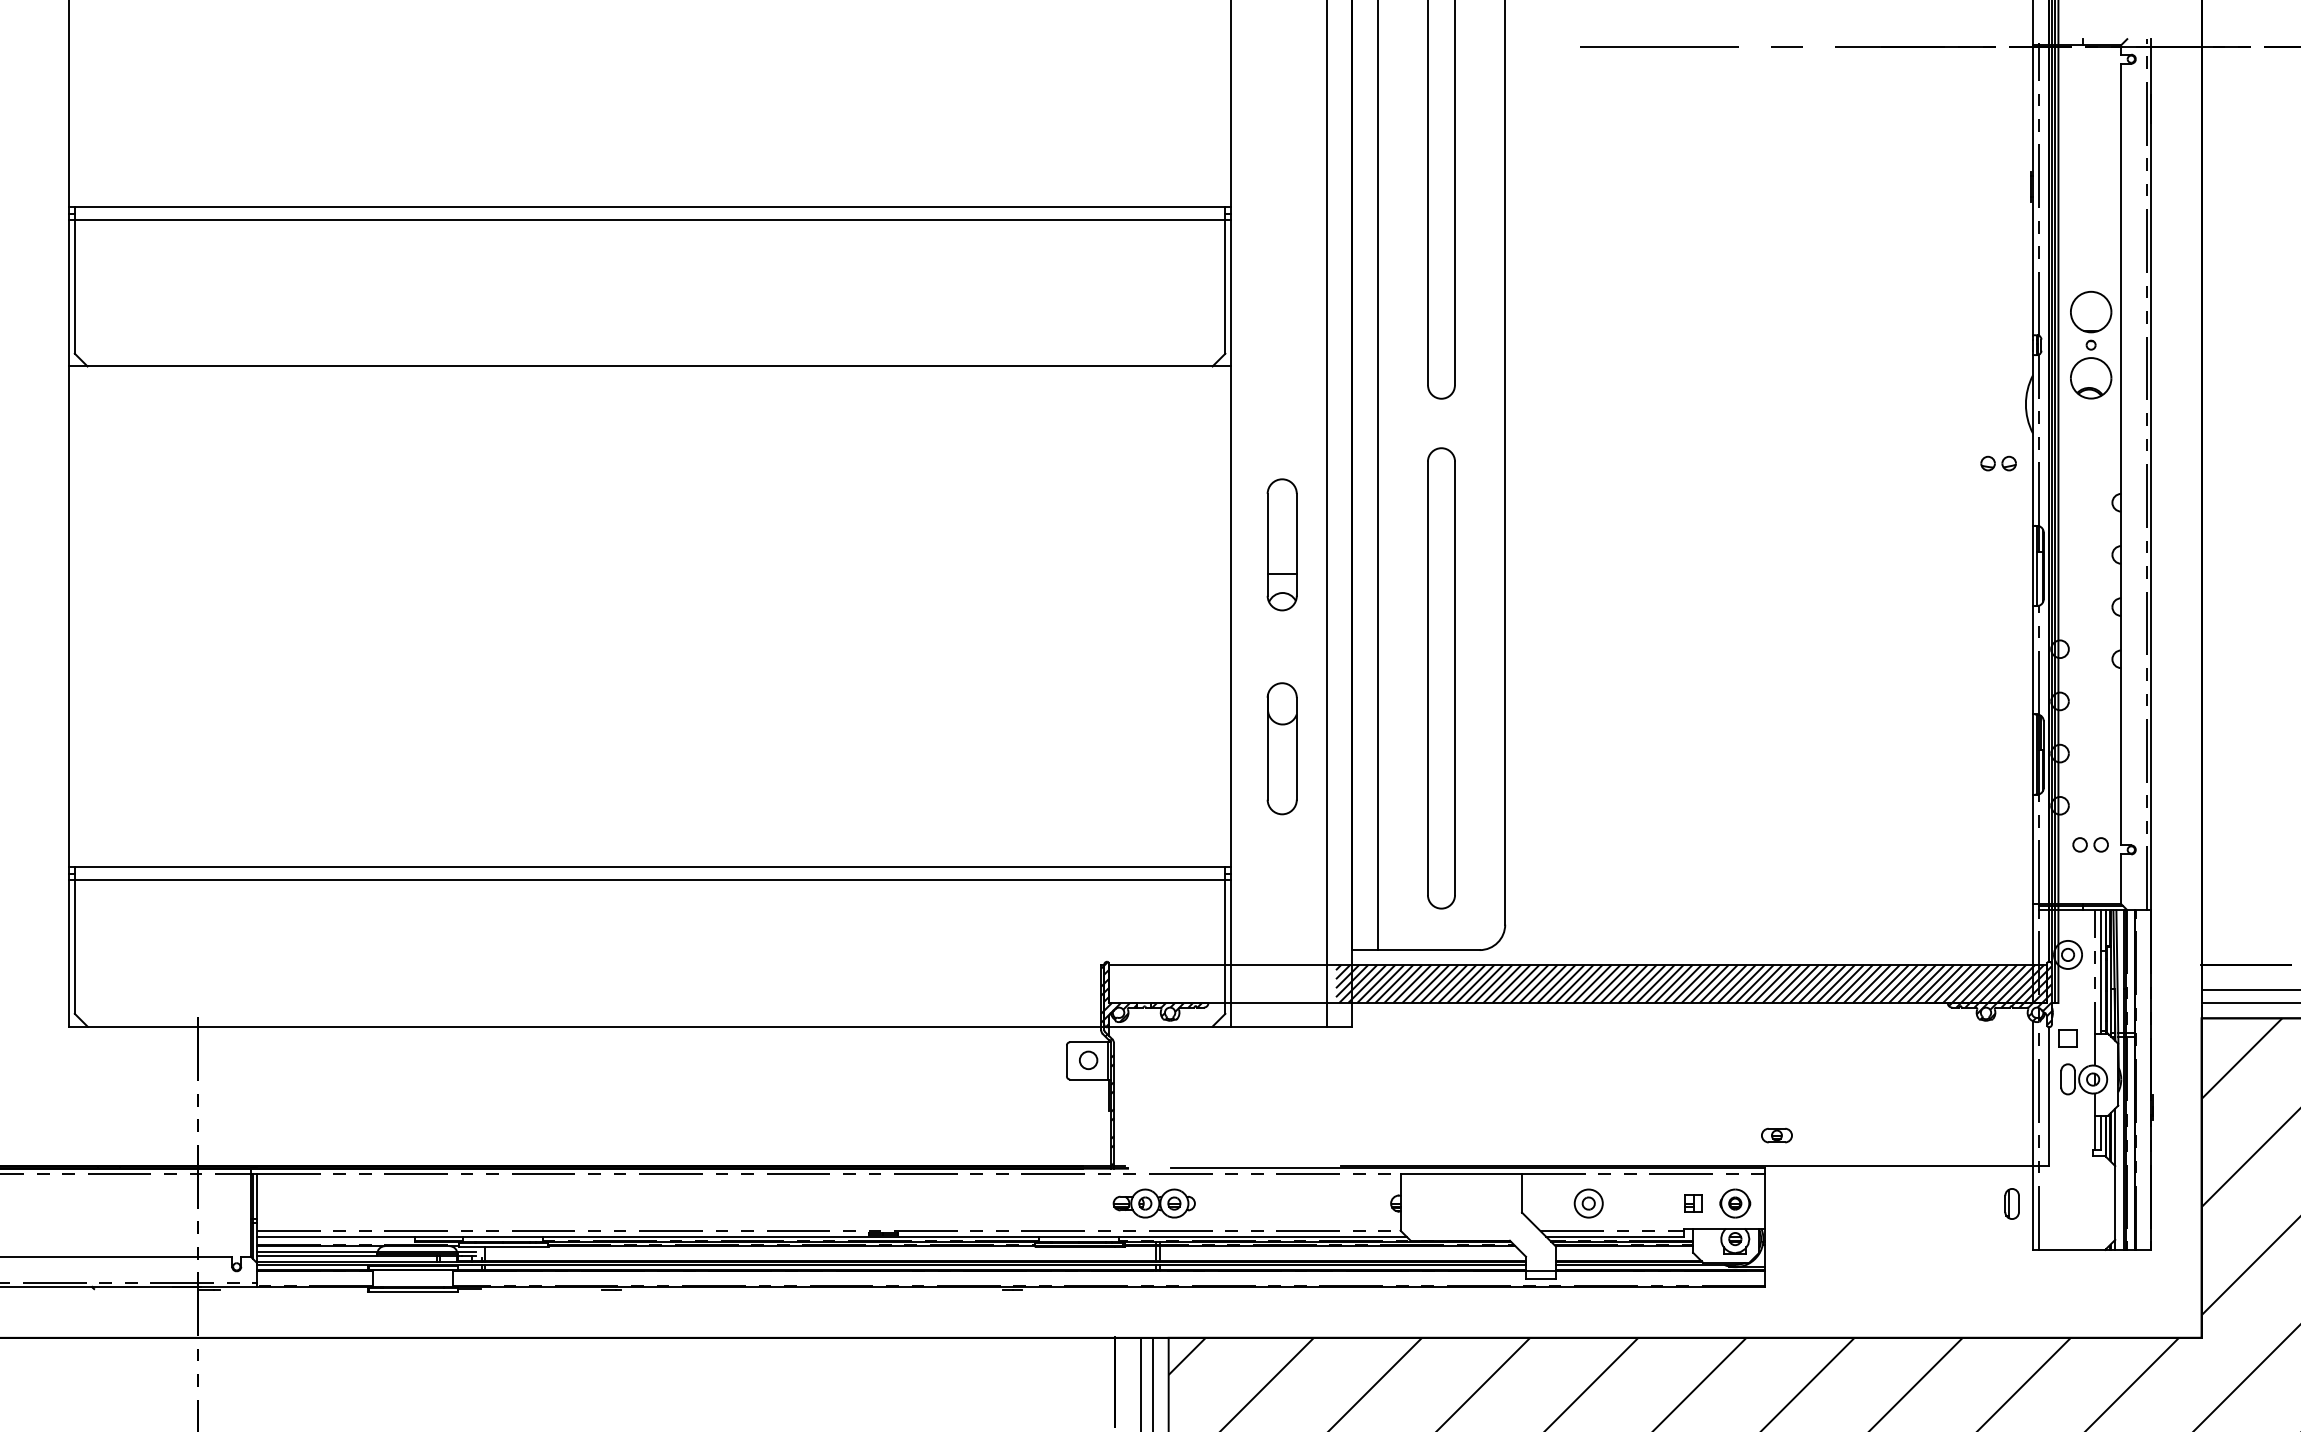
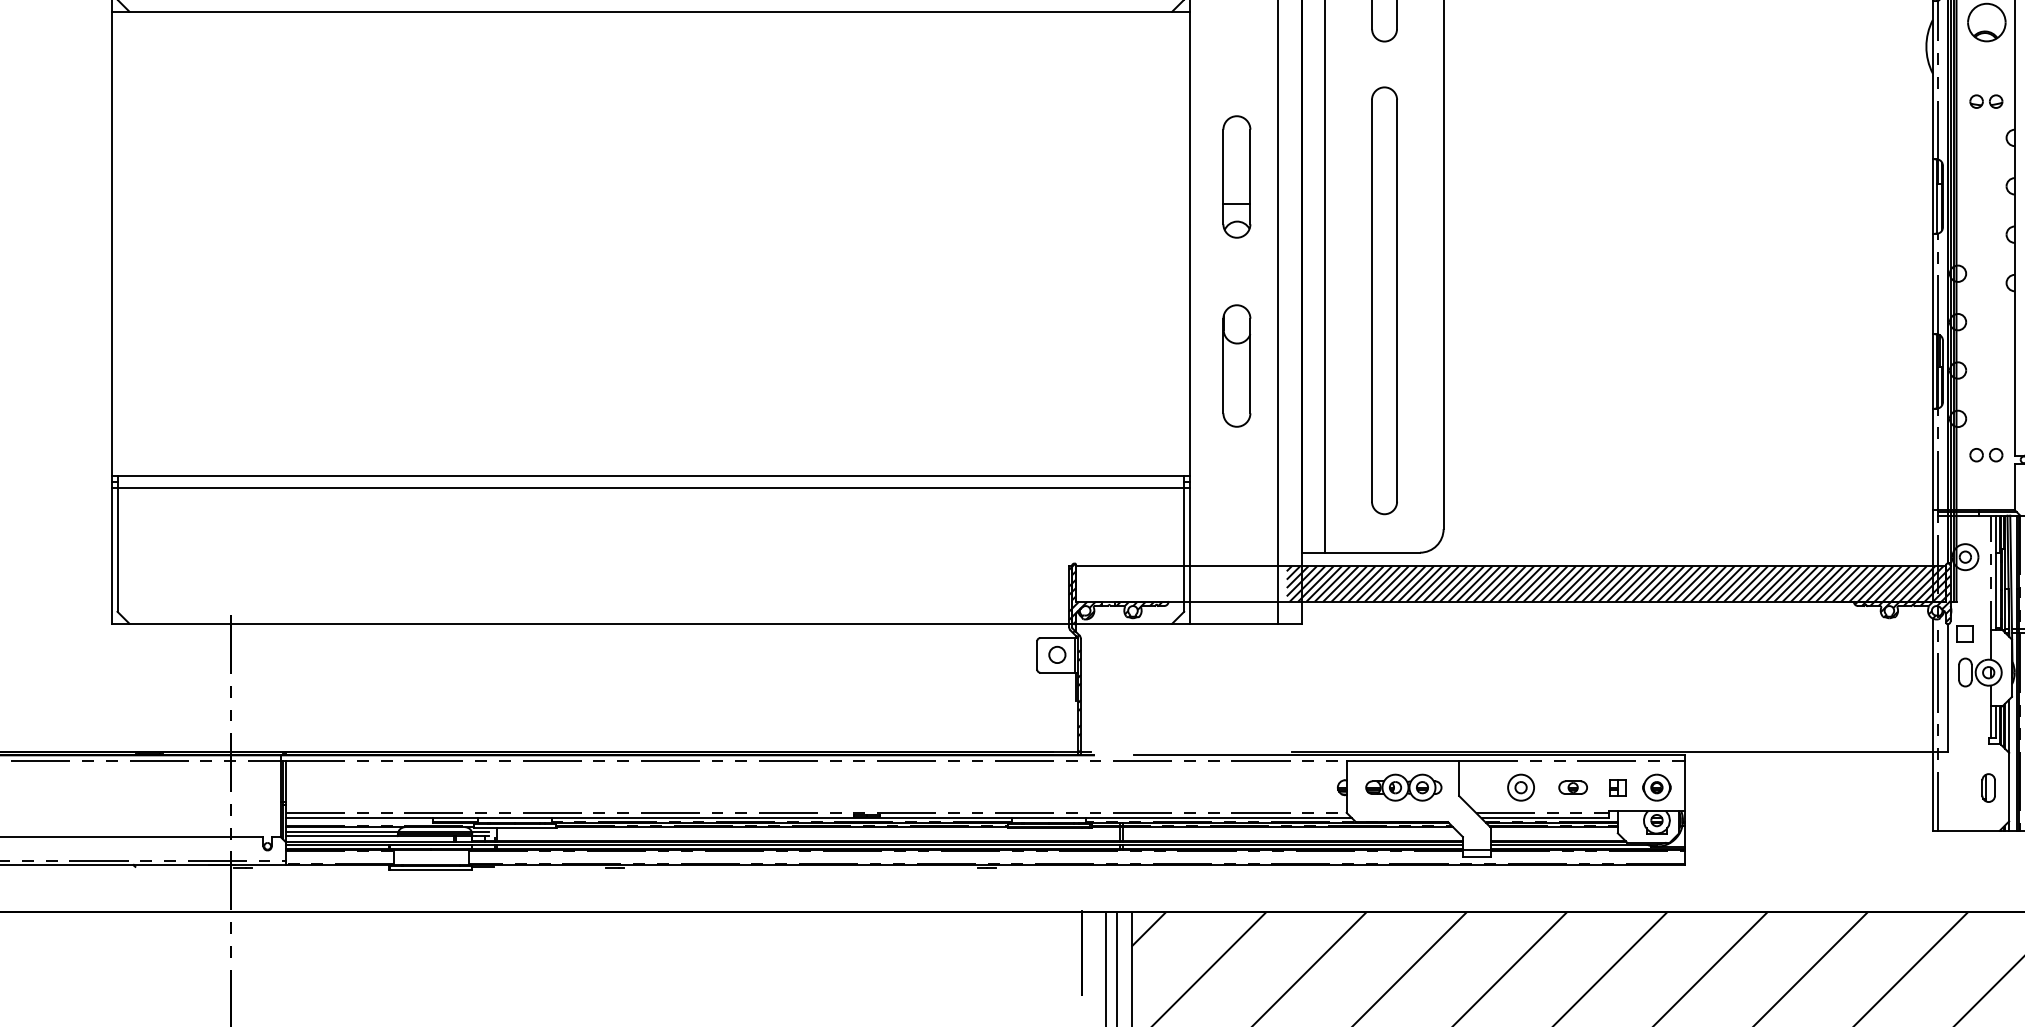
part: (1998, 463) -> (1986, 101), moved
part: (1776, 1135) -> (1572, 787), moved
part: (1153, 1203) -> (1403, 787), moved
part: (2011, 1203) -> (1988, 787), moved

